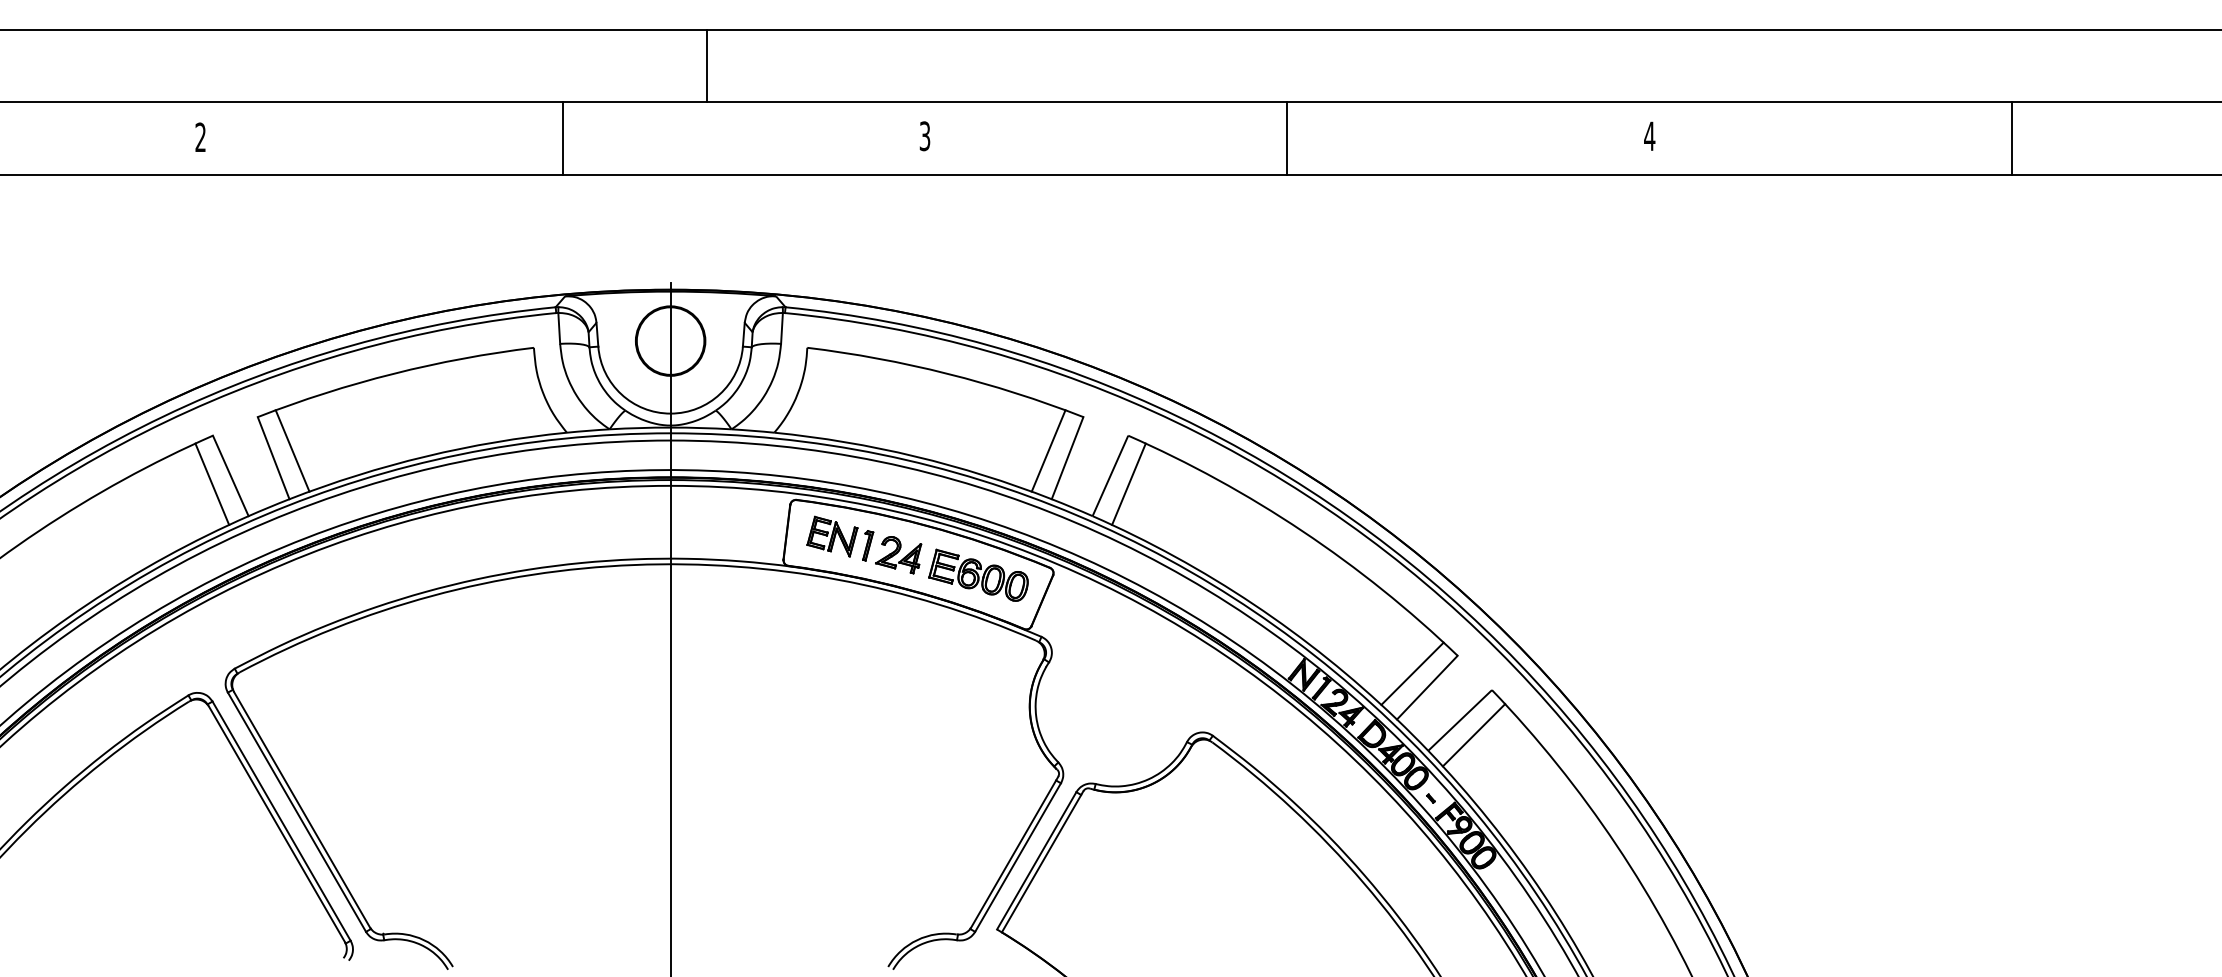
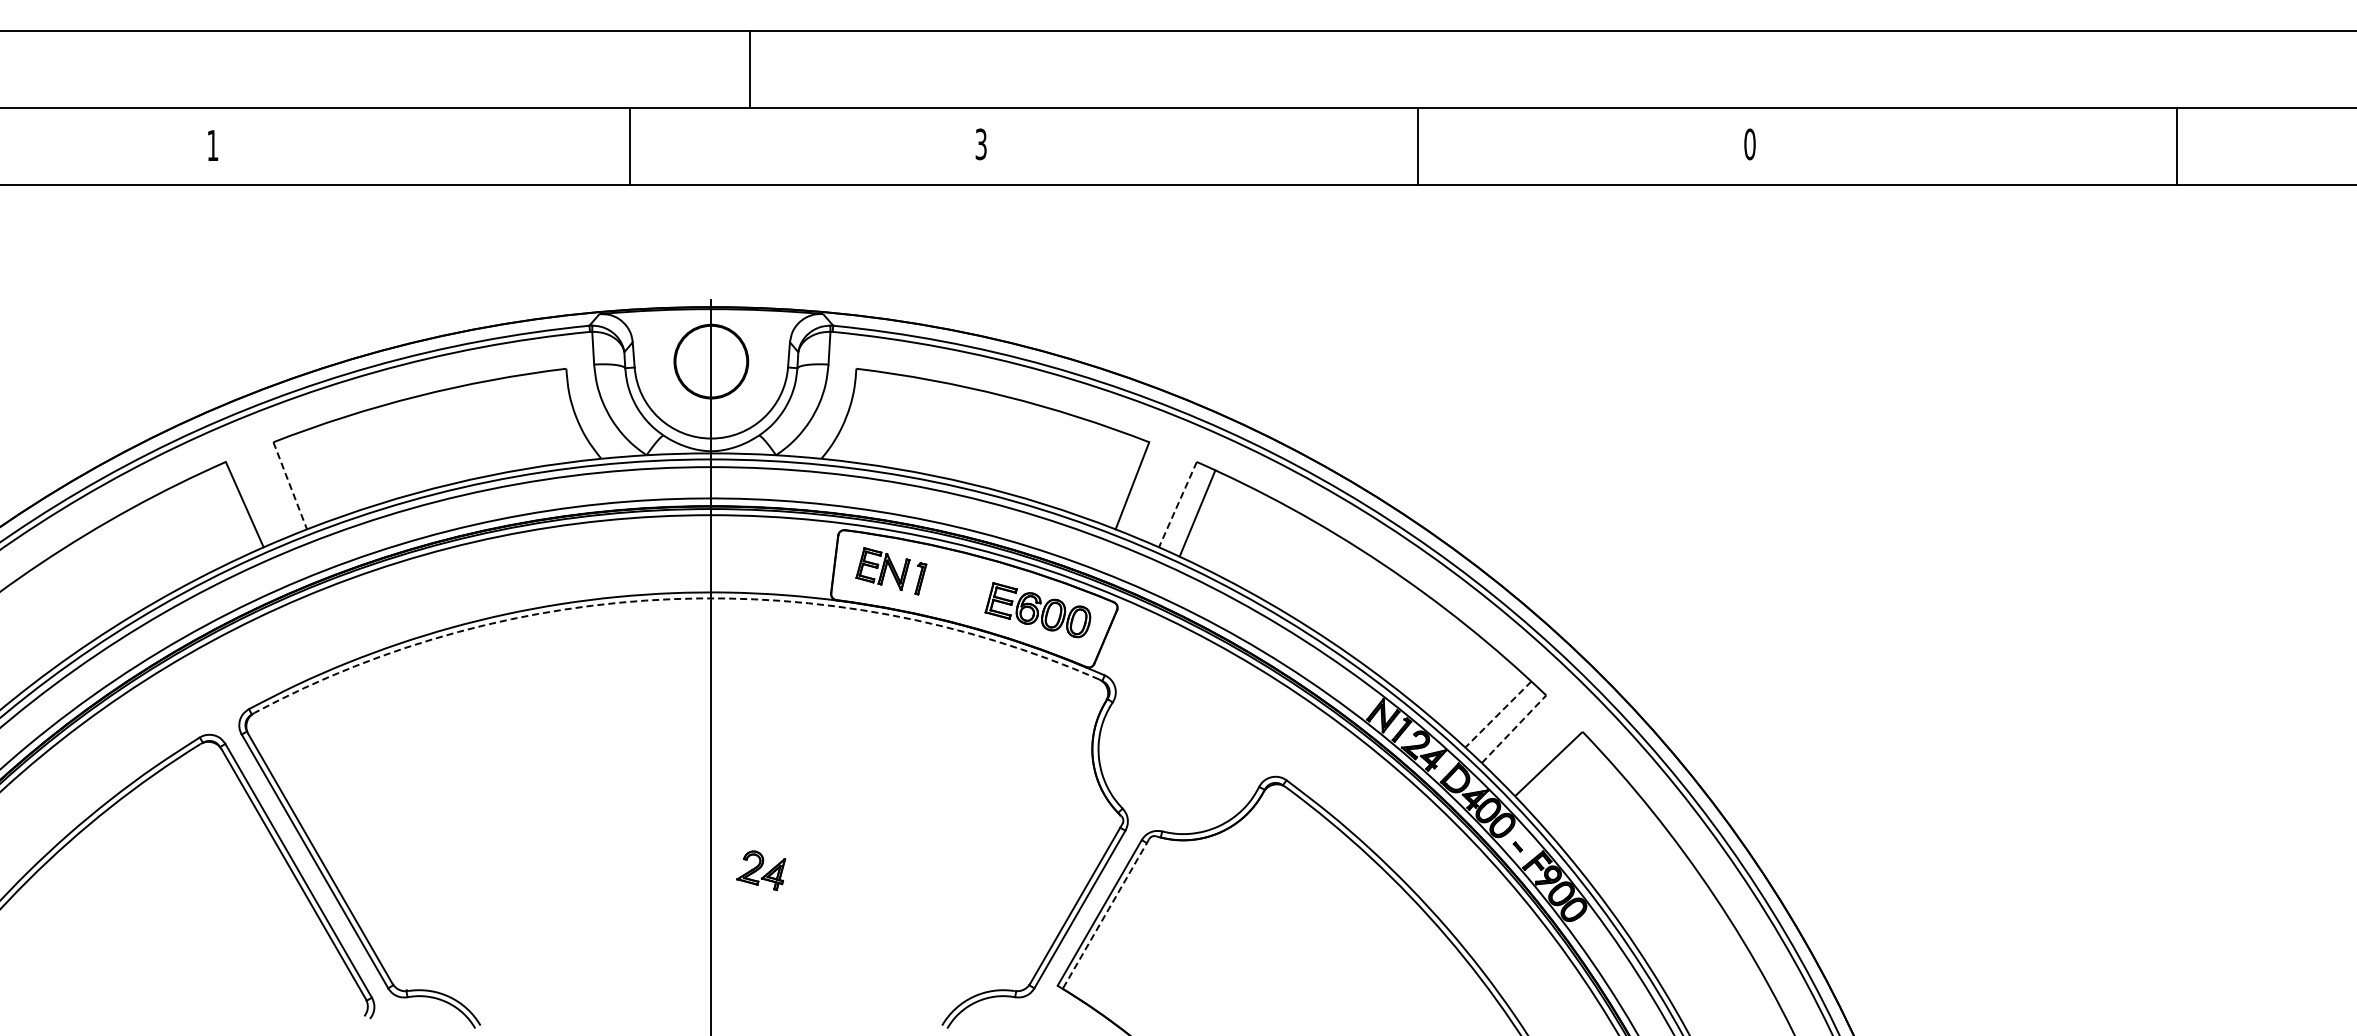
text: (200, 136) -> (212, 144), 2 -> 1
text: (1649, 136) -> (1749, 144), 4 -> 0
line: (562, 138) -> (629, 146), moved
line: (1287, 138) -> (1418, 146), moved
line: (2011, 138) -> (2176, 146), moved
line: (292, 451) -> (310, 478), removed
line: (1048, 451) -> (1112, 478), removed
line: (273, 457) -> (290, 485), solid -> dashed
line: (1110, 476) -> (1177, 505), solid -> dashed
line: (212, 484) -> (225, 513), removed
part: (898, 554) -> (761, 870), moved
arc: (633, 565) -> (672, 599), solid -> dashed
line: (1412, 673) -> (1498, 714), solid -> dashed
line: (1427, 687) -> (1514, 729), solid -> dashed
line: (1473, 735) -> (1563, 779), removed
line: (1042, 862) -> (1105, 914), solid -> dashed

